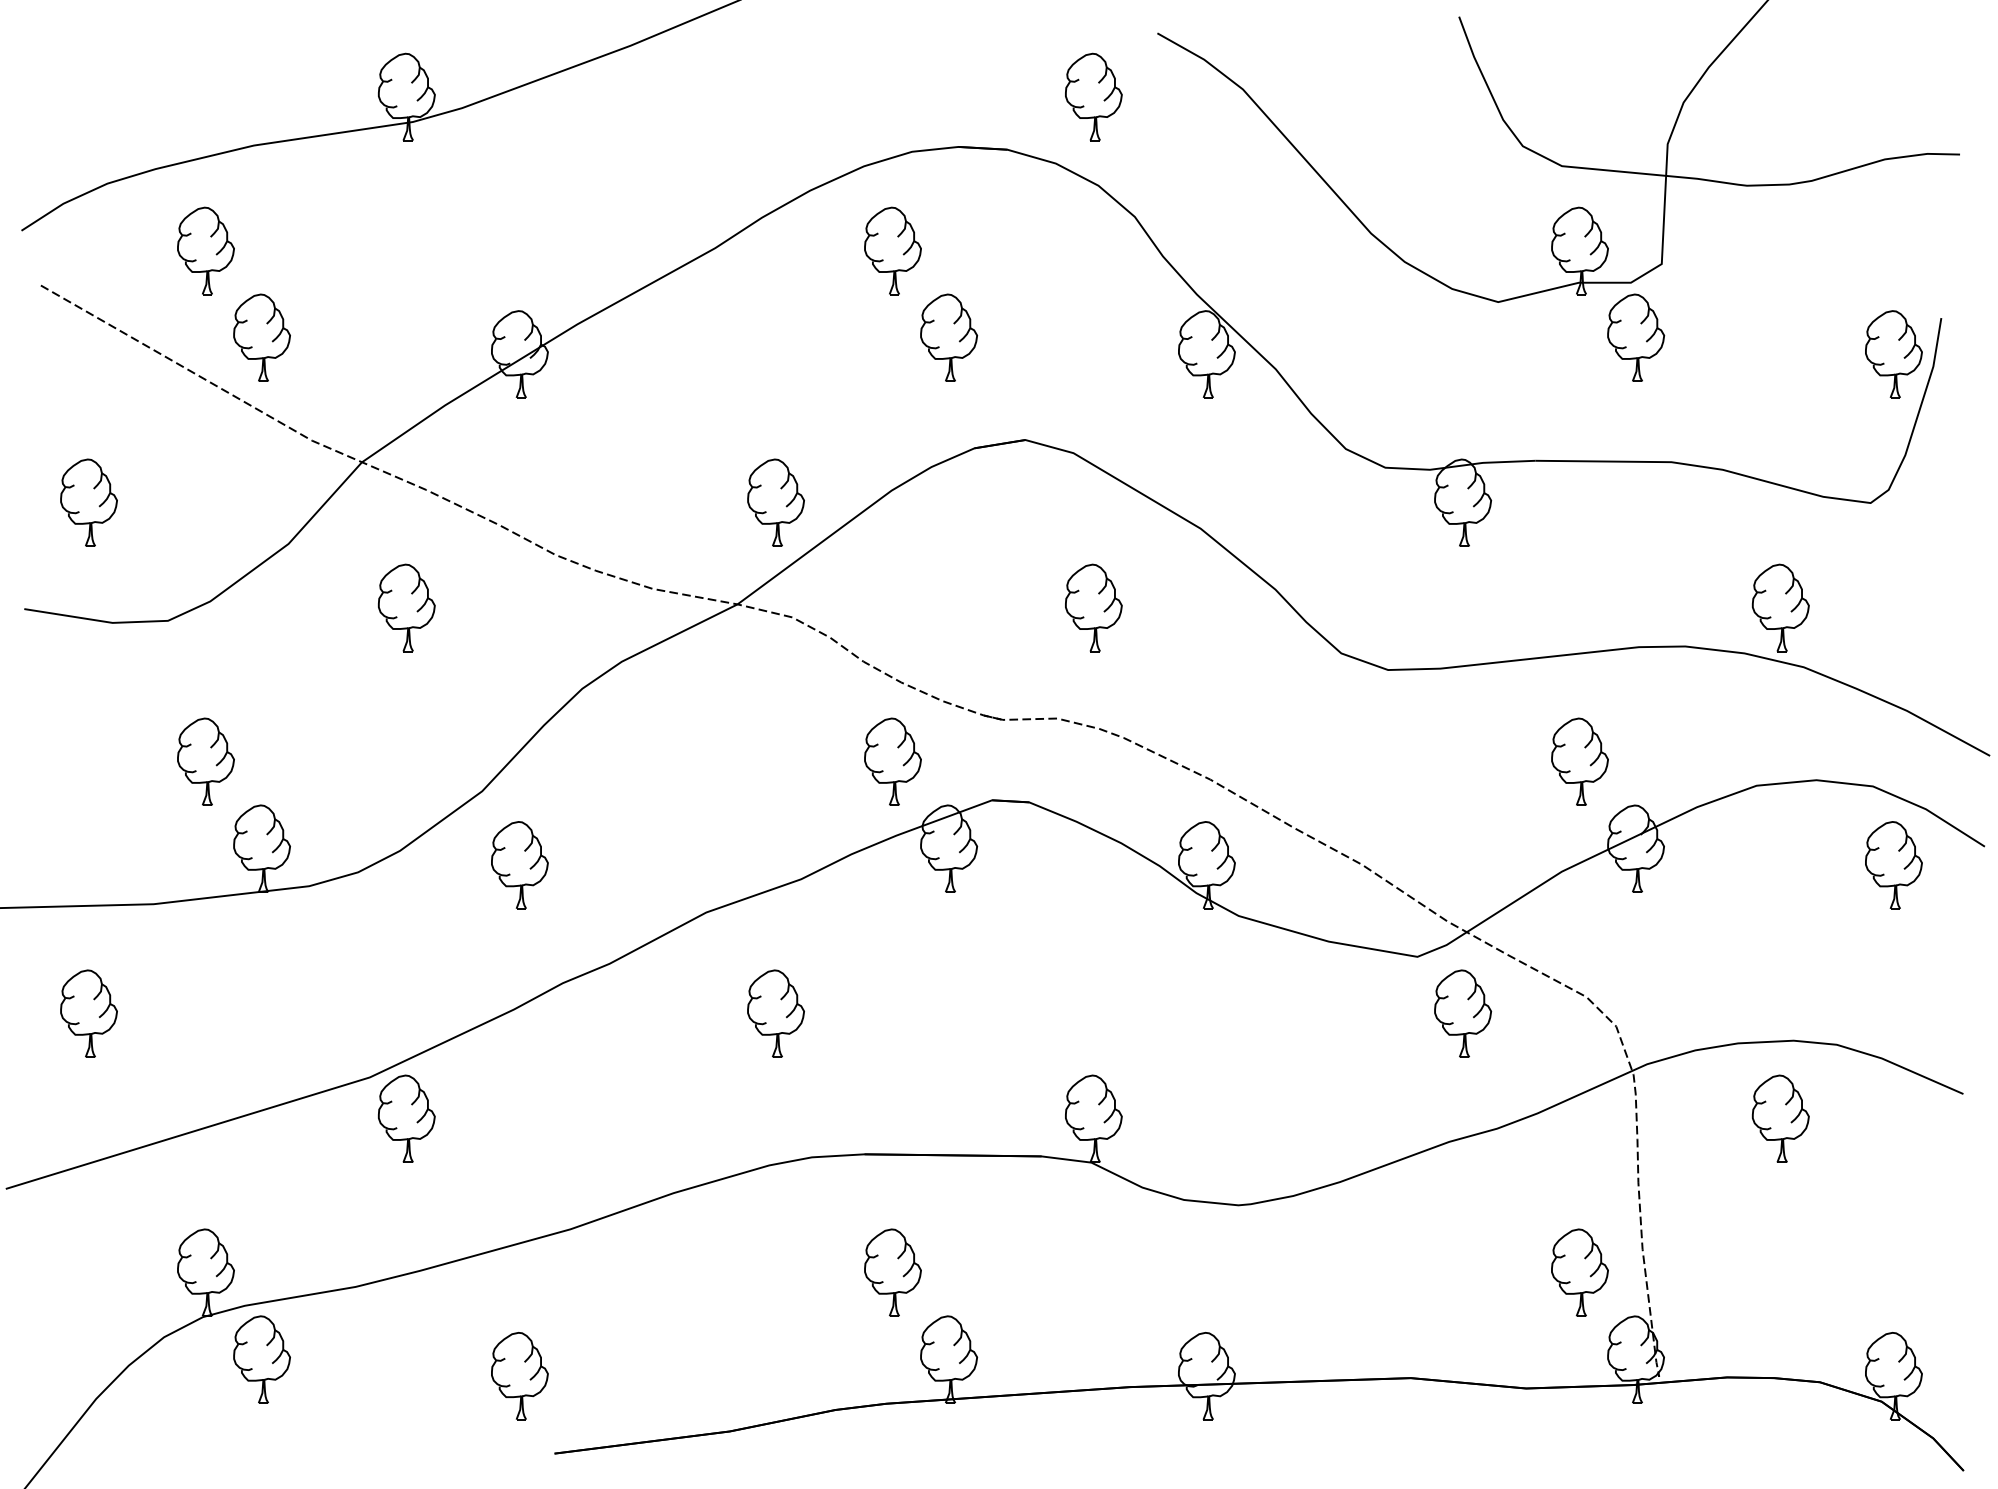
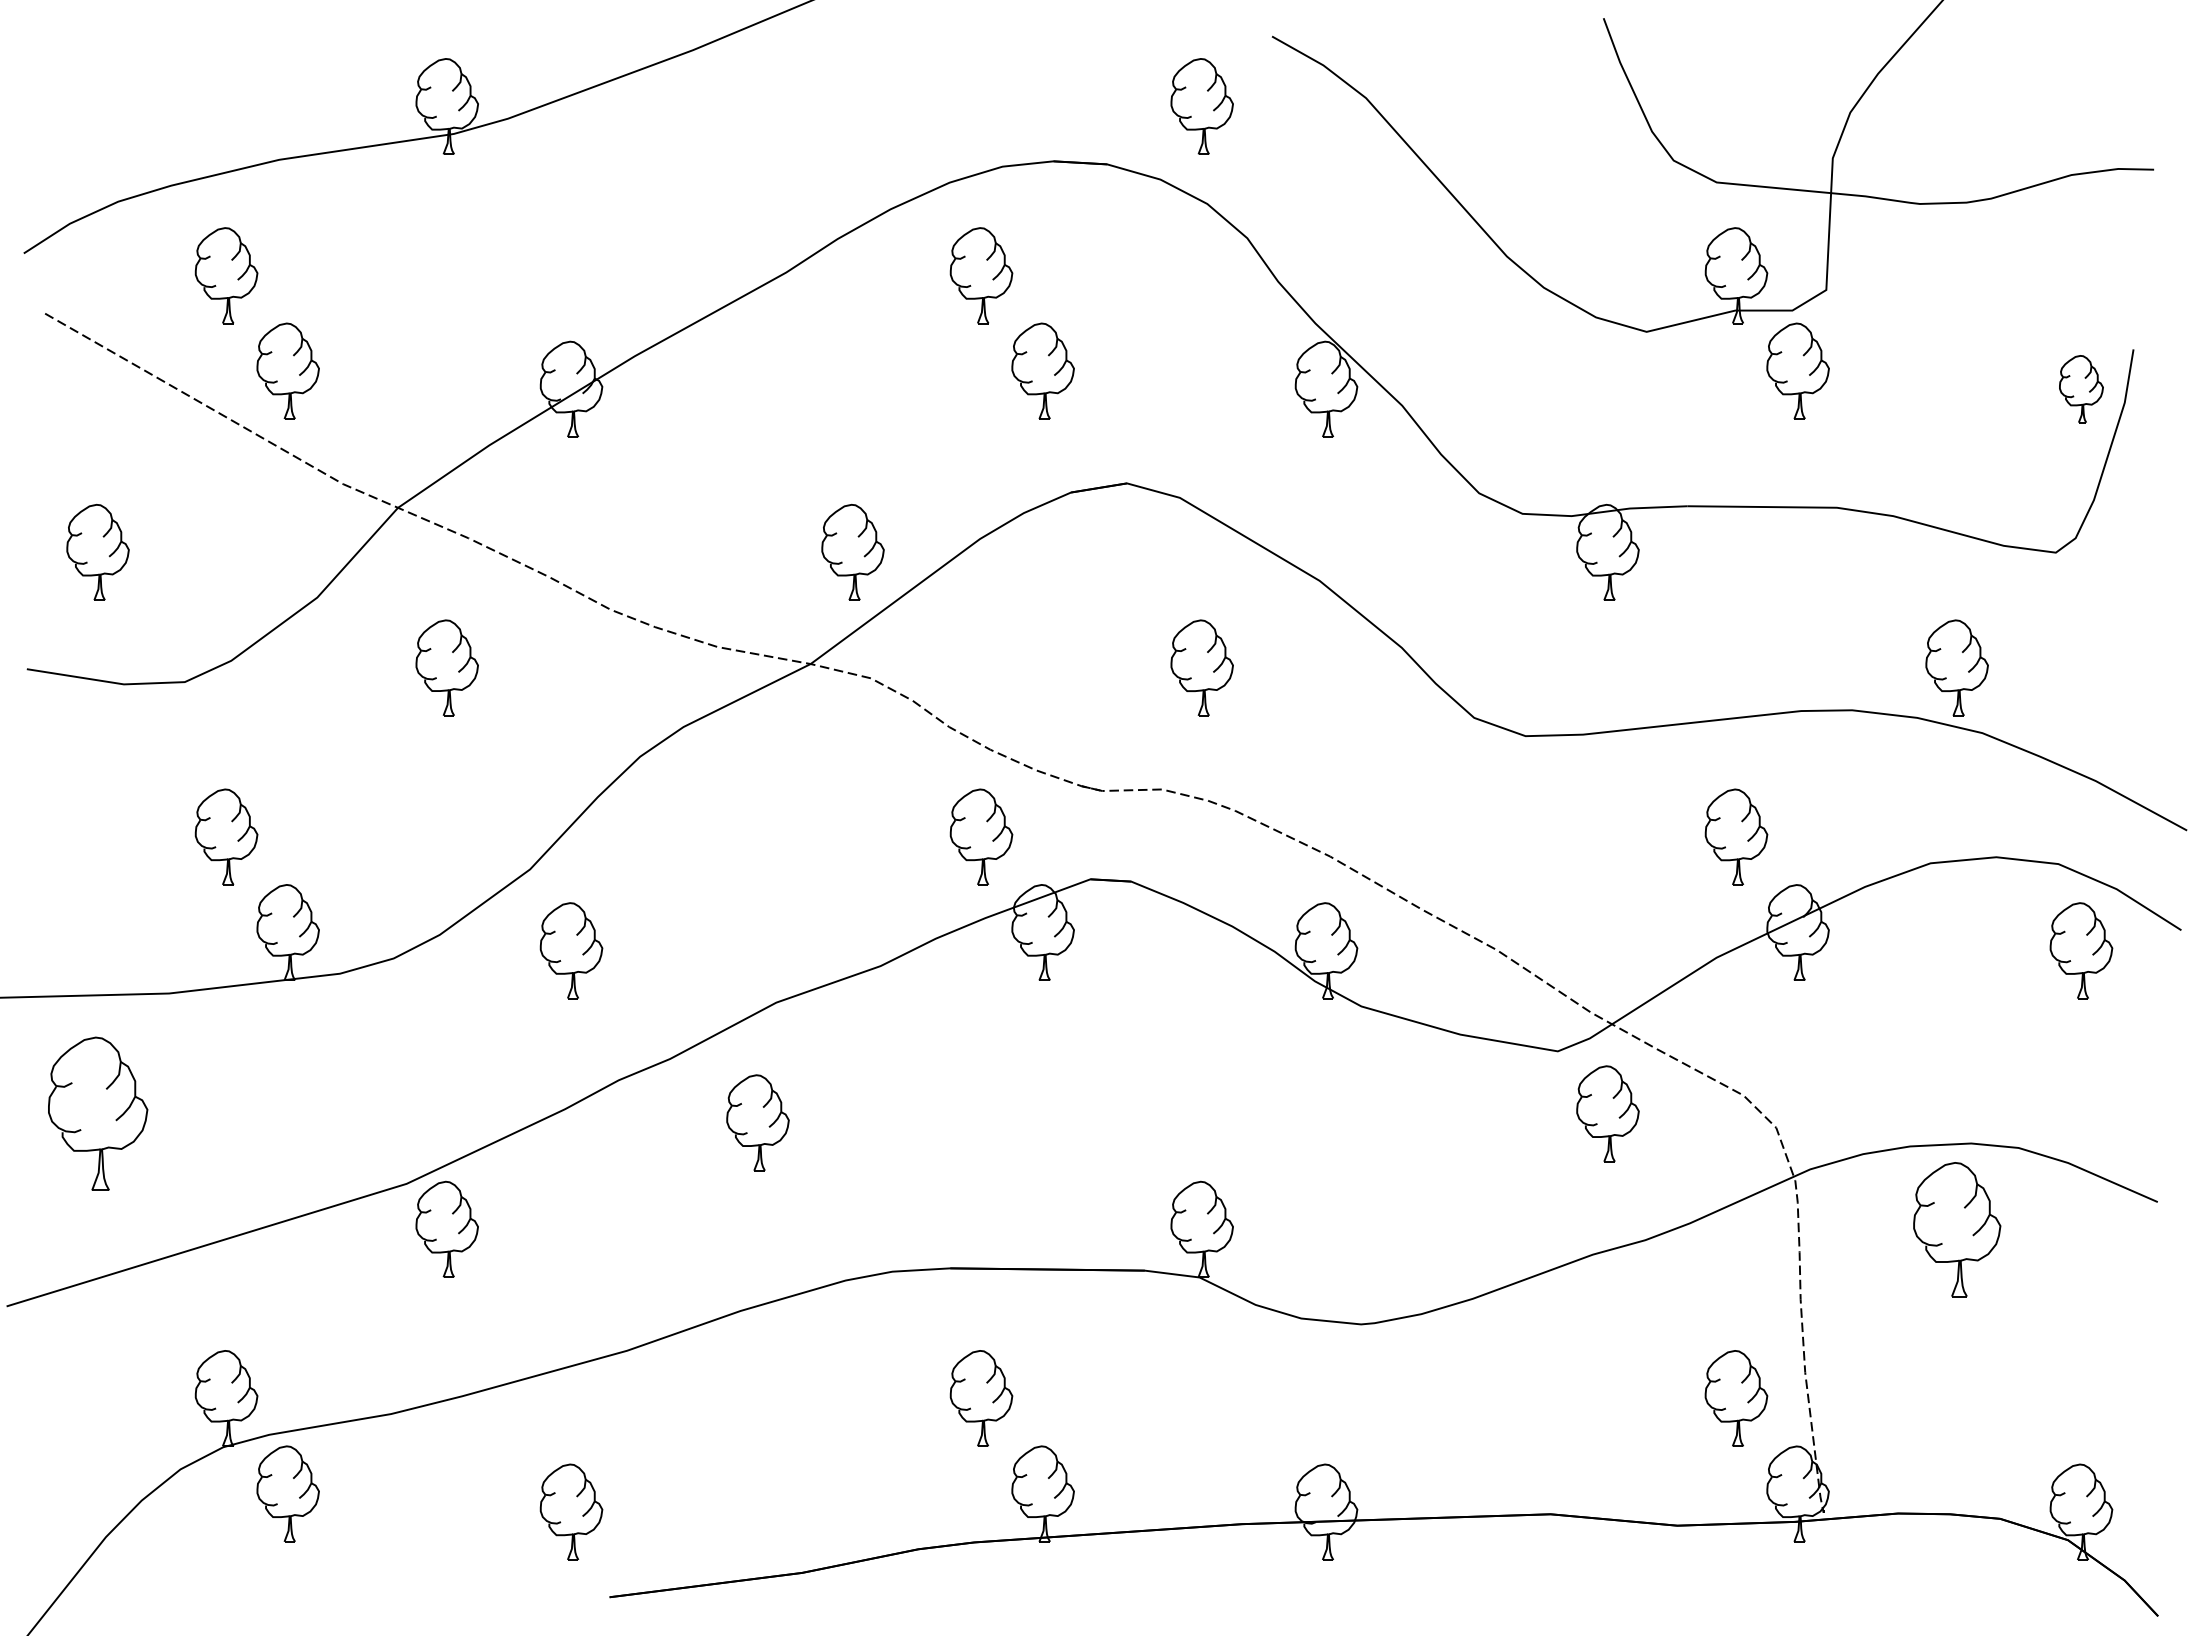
part: (1893, 353) -> (2081, 388), size x0.7
part: (88, 1013) -> (97, 1113), size x1.6
part: (775, 1013) -> (757, 1122), moved
part: (1780, 1118) -> (1956, 1228), size x1.4

